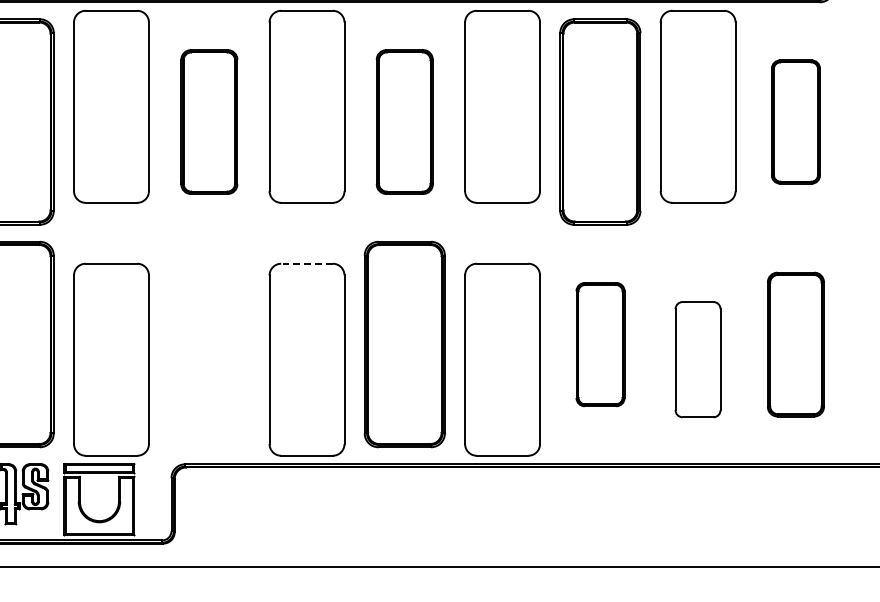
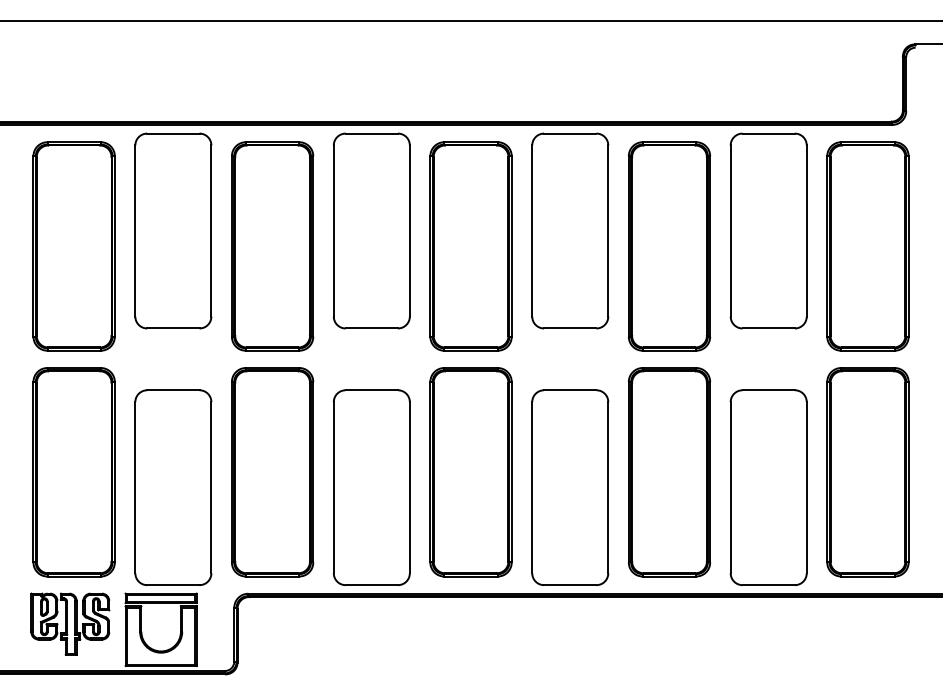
part: (209, 122) -> (272, 246), size x1.43
part: (404, 122) -> (470, 246), size x1.43
part: (795, 122) -> (867, 246), size x1.67
line: (306, 263) -> (371, 390), dashed -> solid
part: (209, 344) -> (272, 472), added
part: (600, 344) -> (669, 472), size x1.67
part: (795, 344) -> (867, 472), size x1.43
part: (697, 359) -> (768, 487), size x1.67

